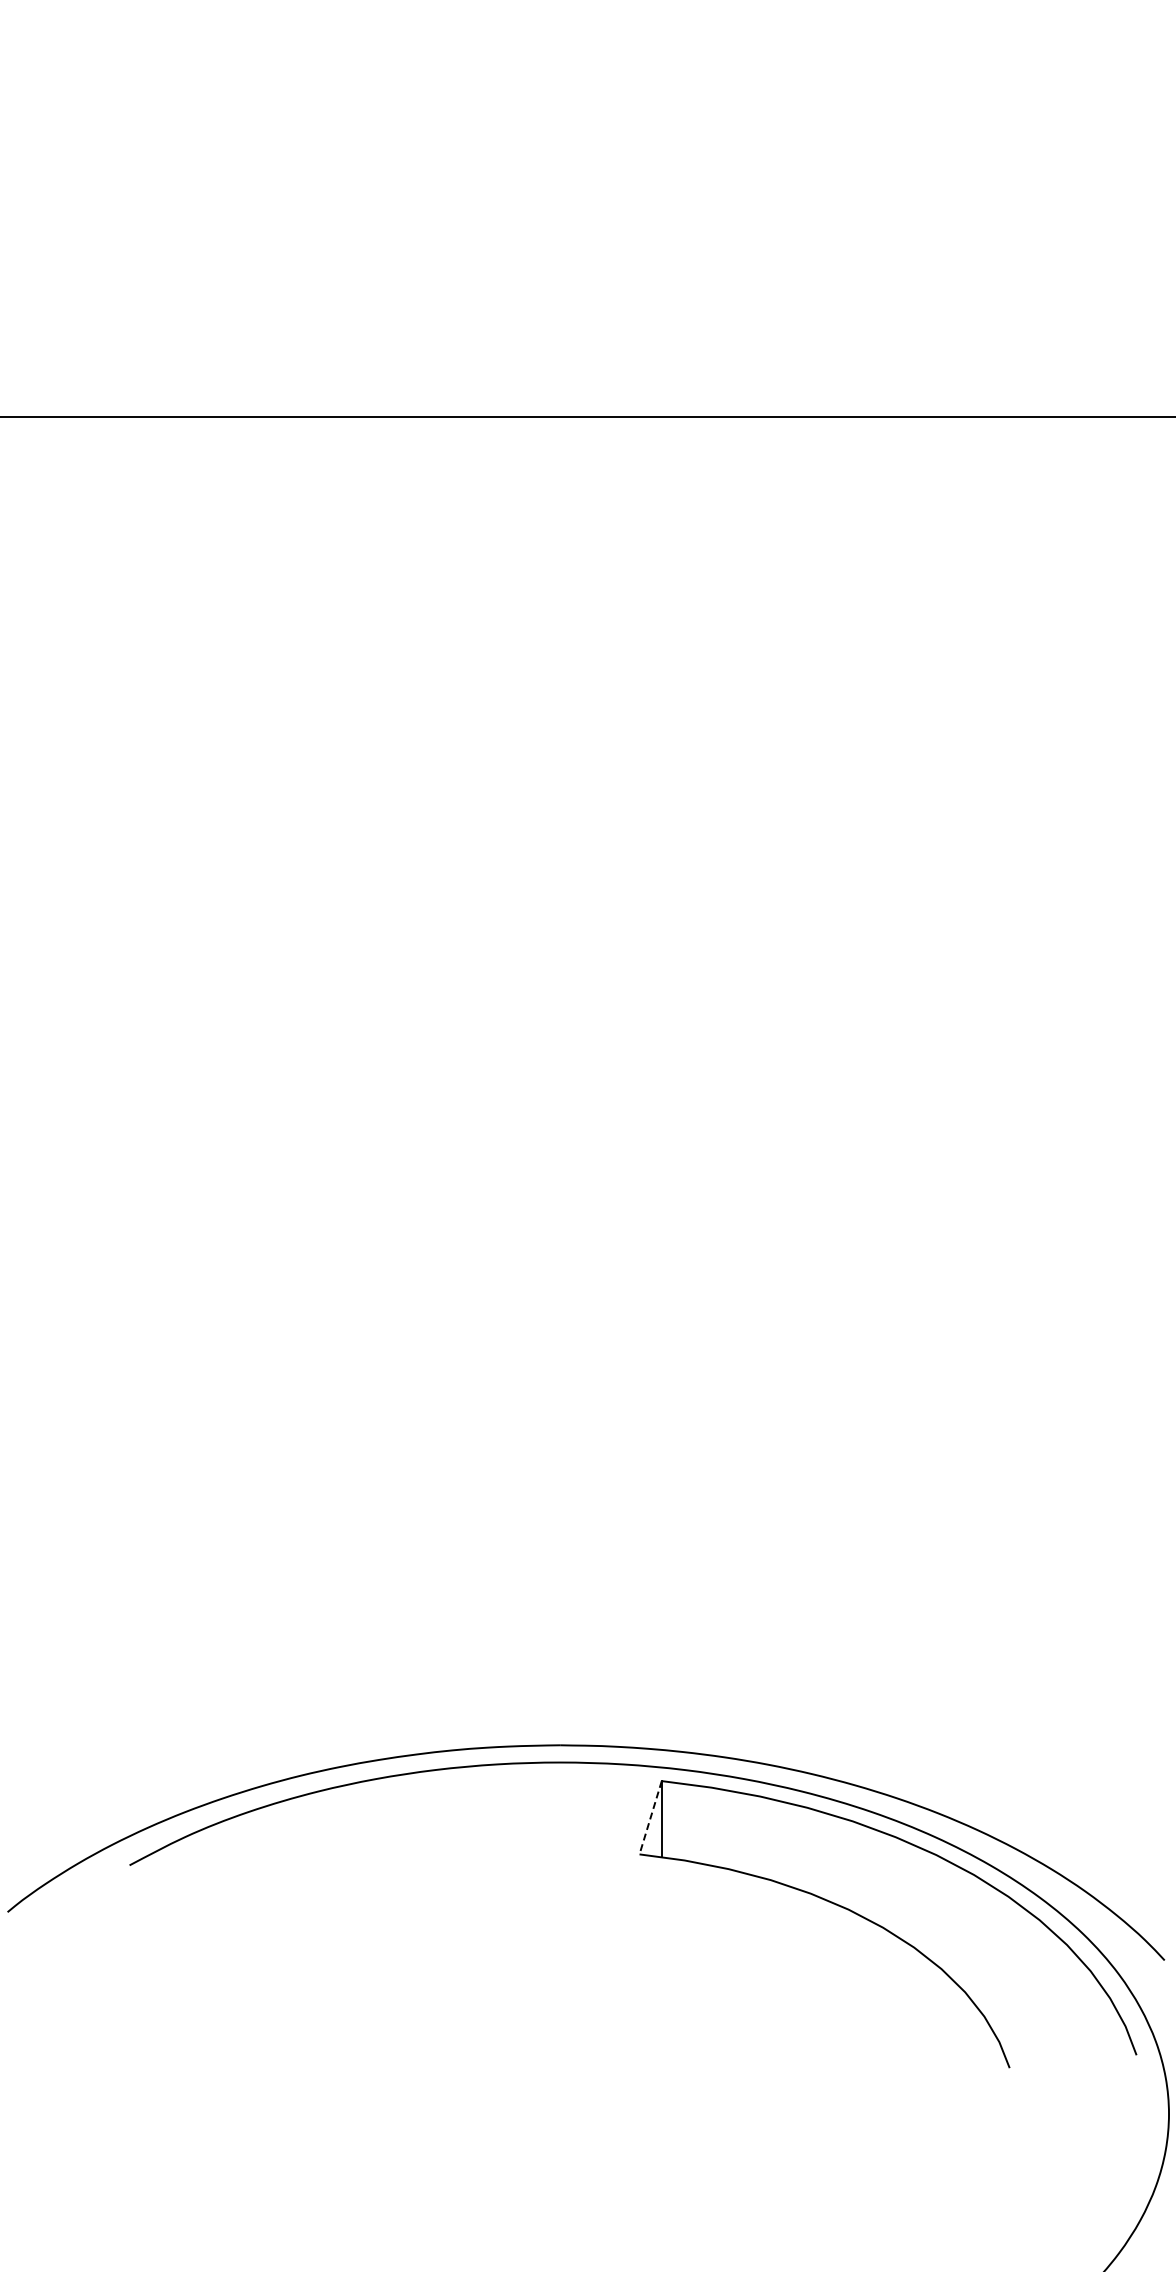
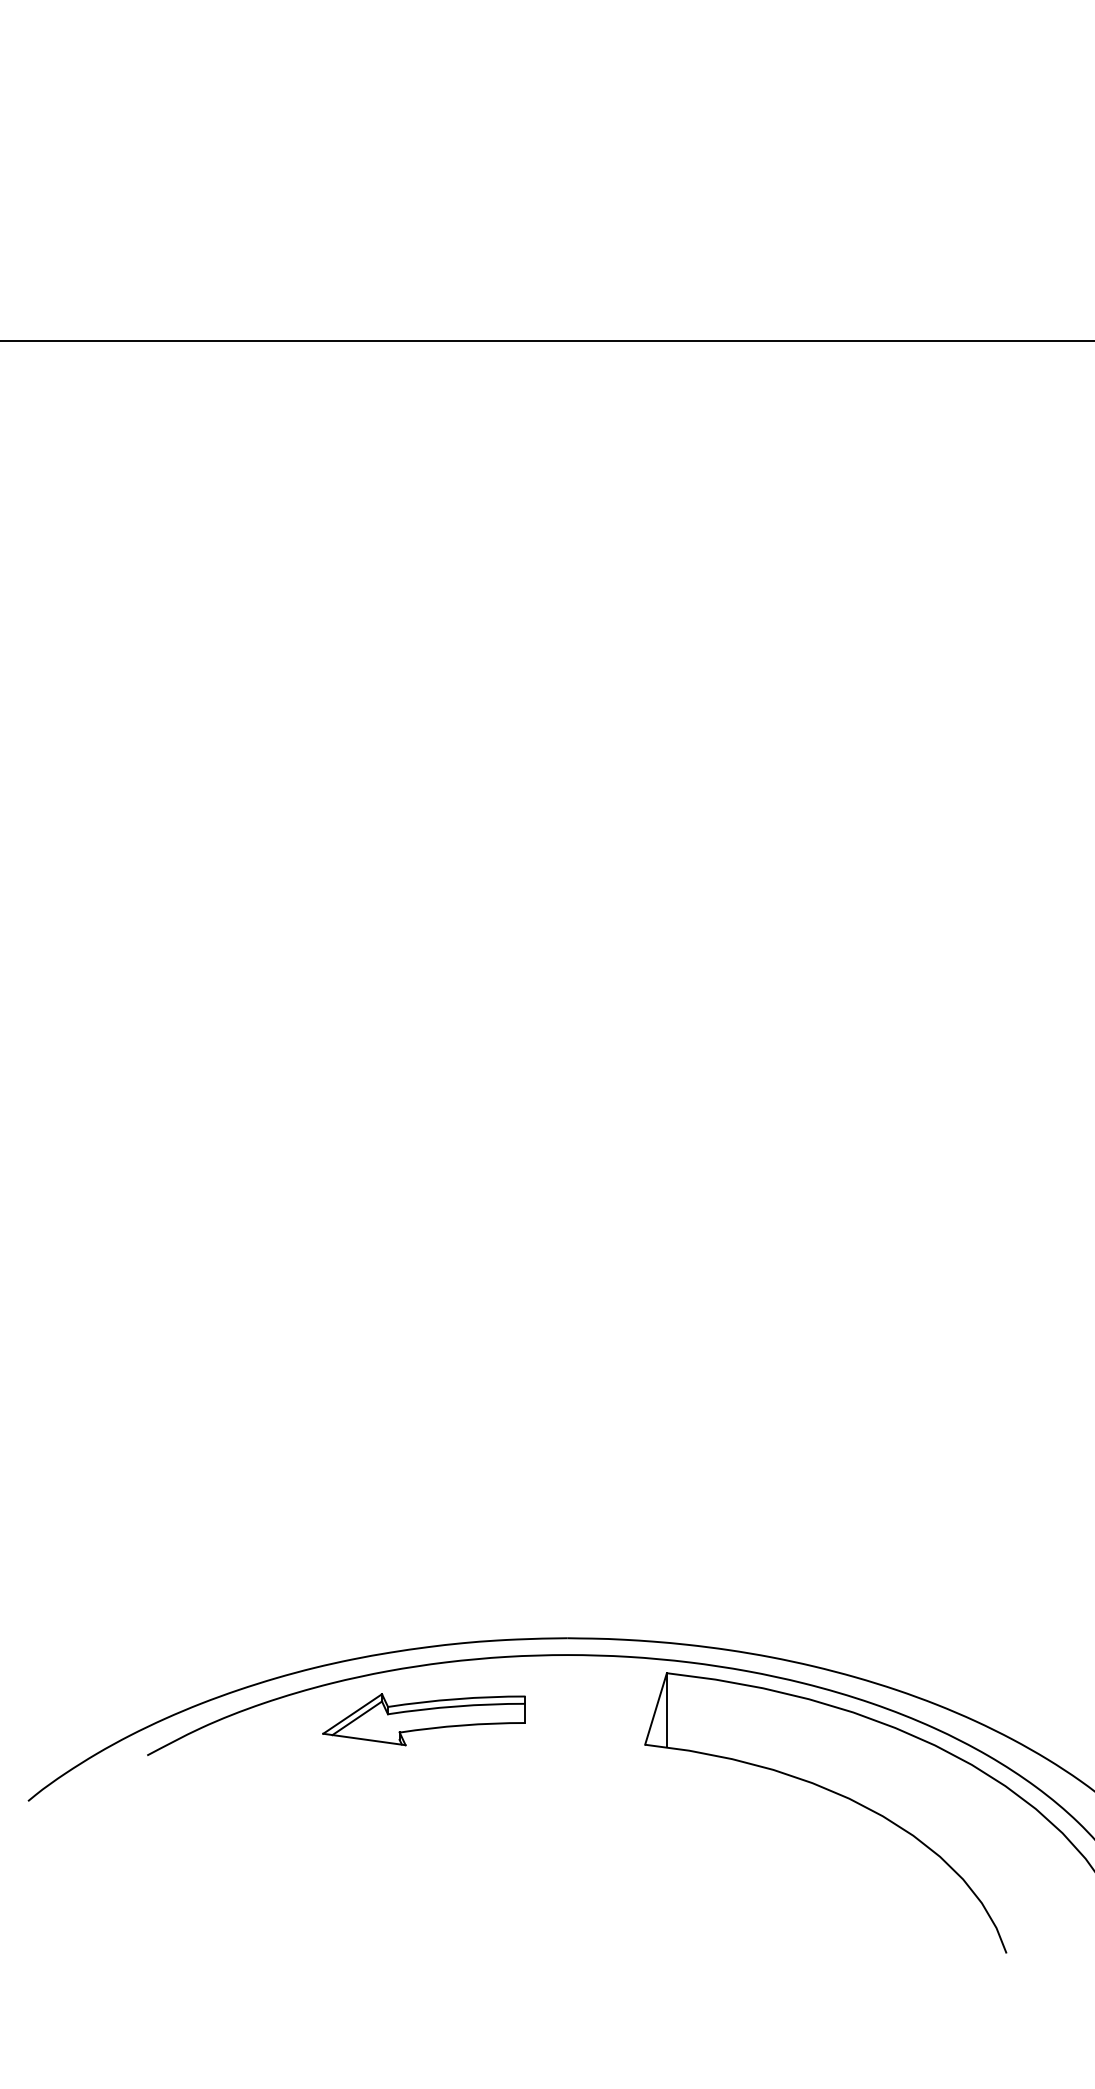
line: (650, 1818) -> (655, 1709), dashed -> solid
part: (412, 1828) -> (423, 1719), added

